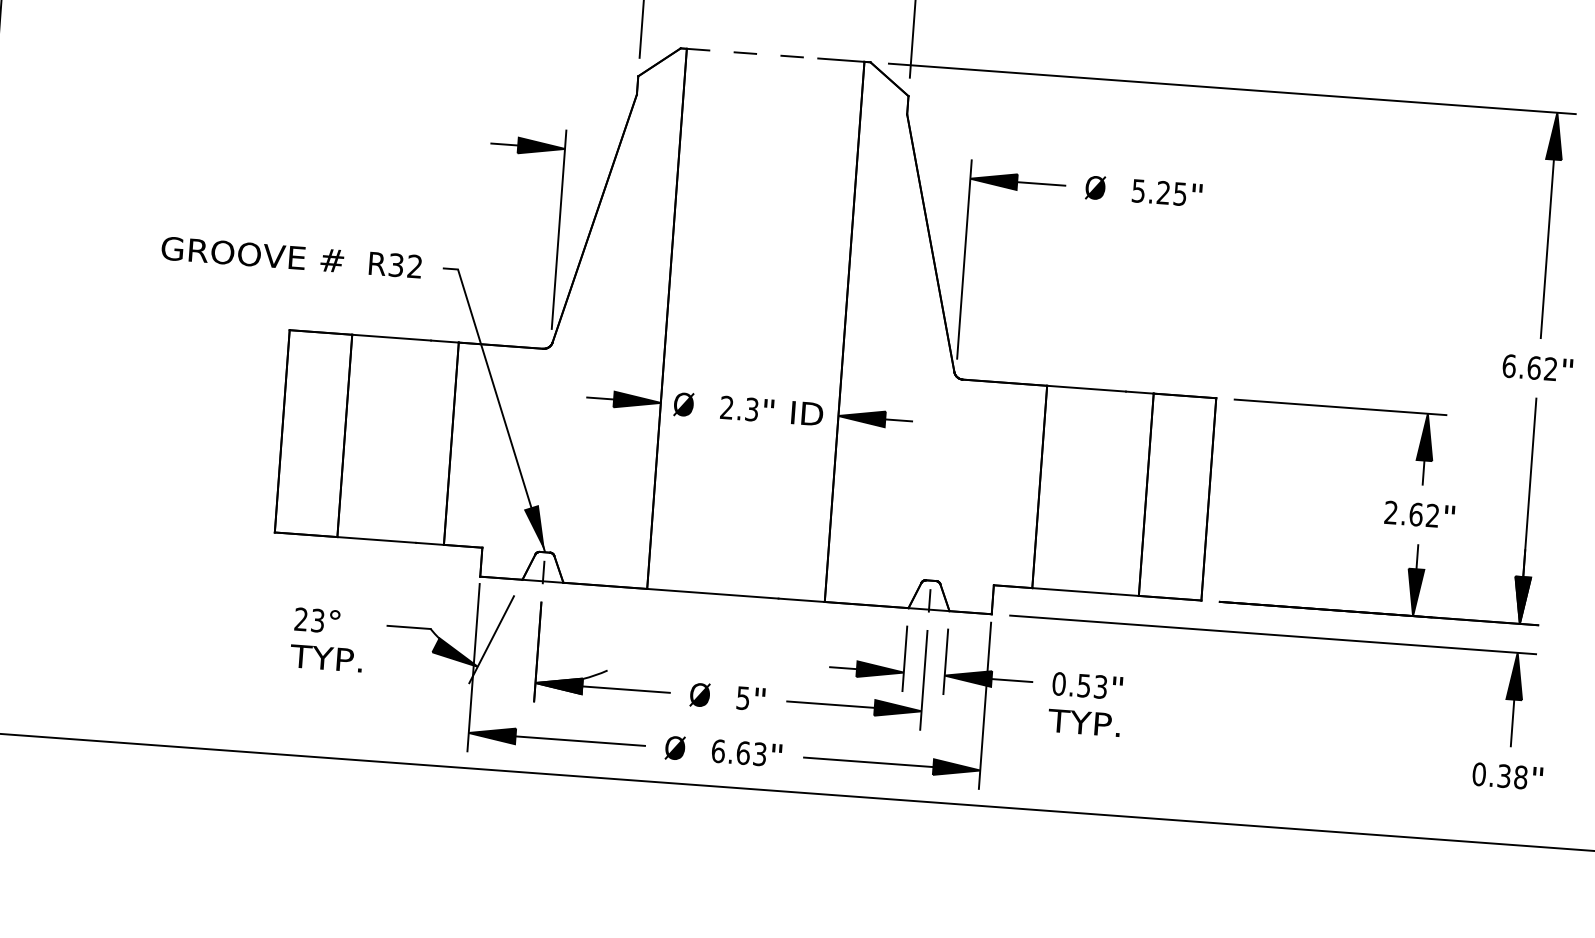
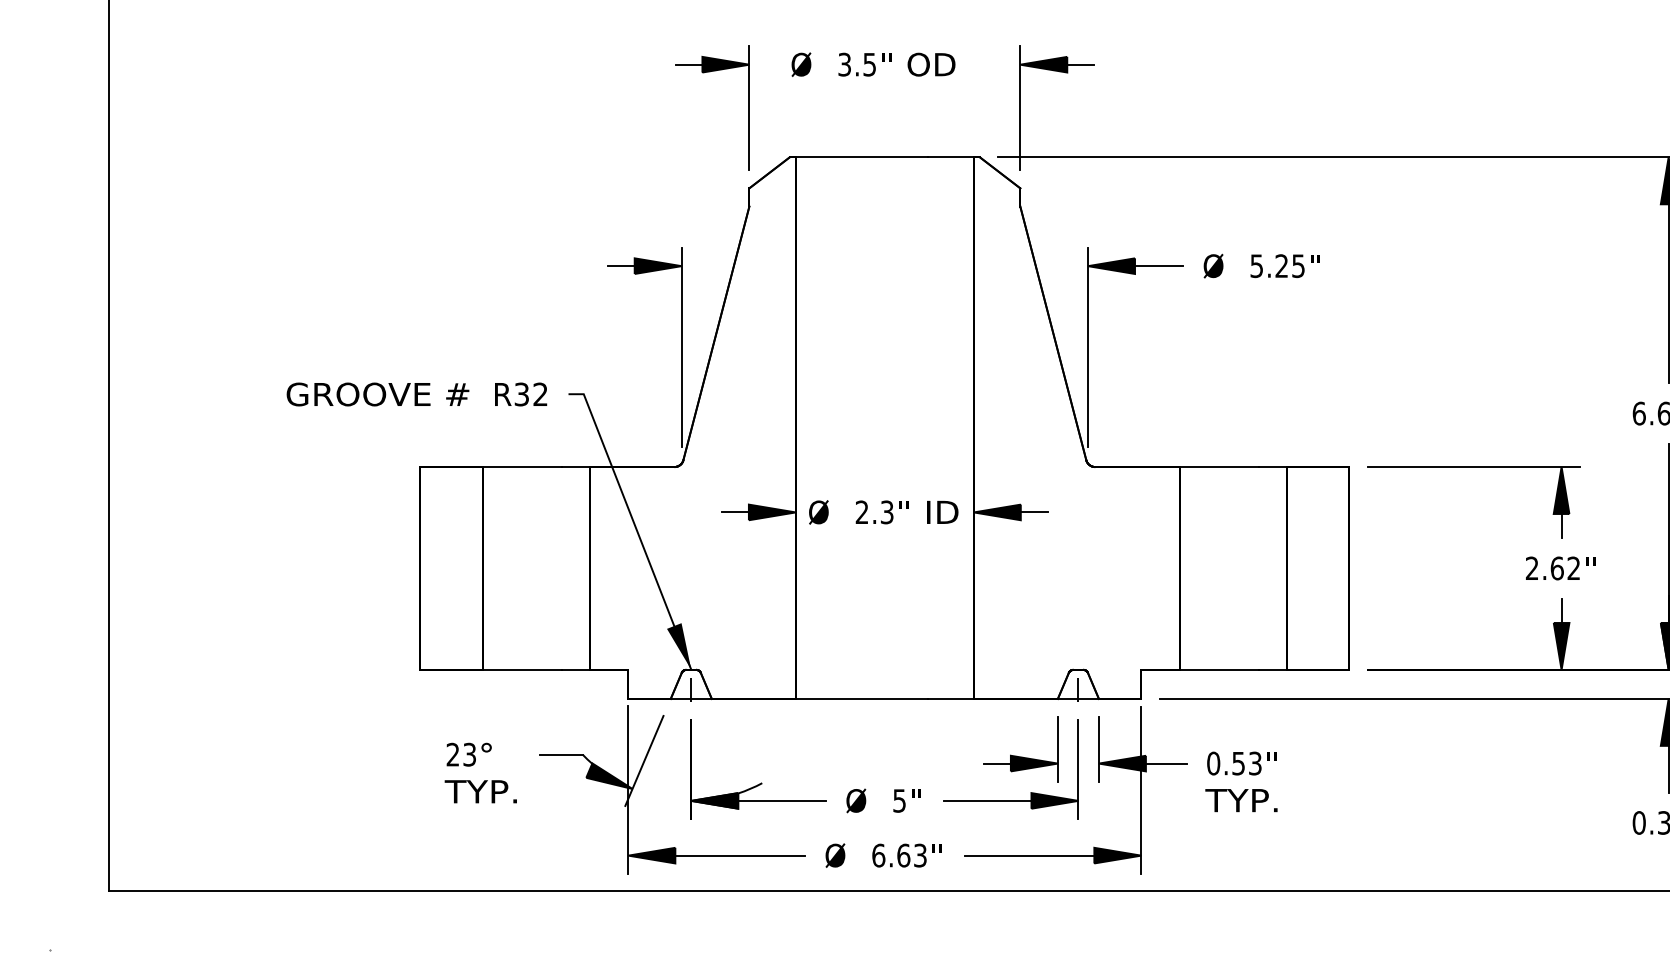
line: (752, 53) -> (861, 157), dashed -> solid

